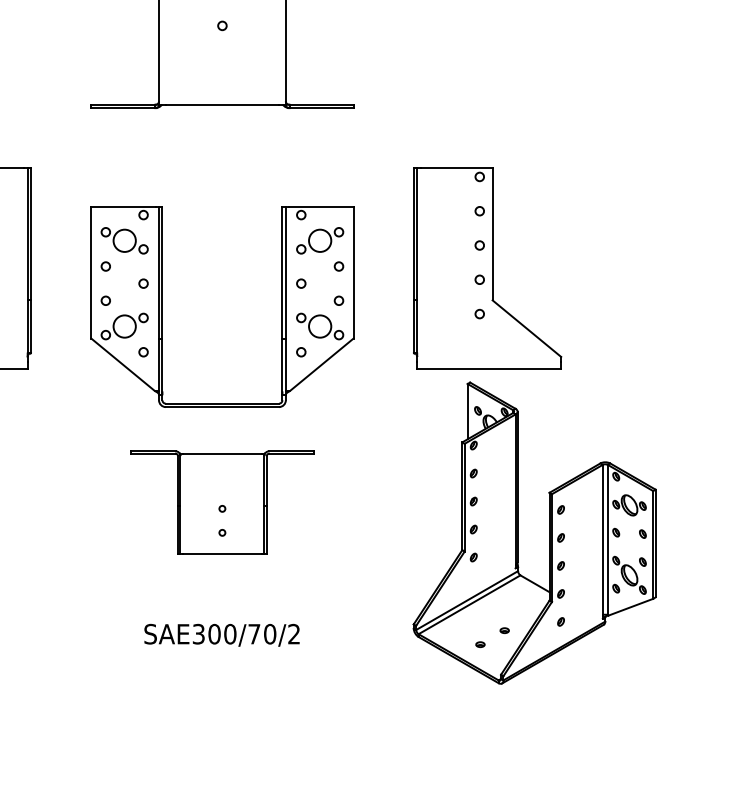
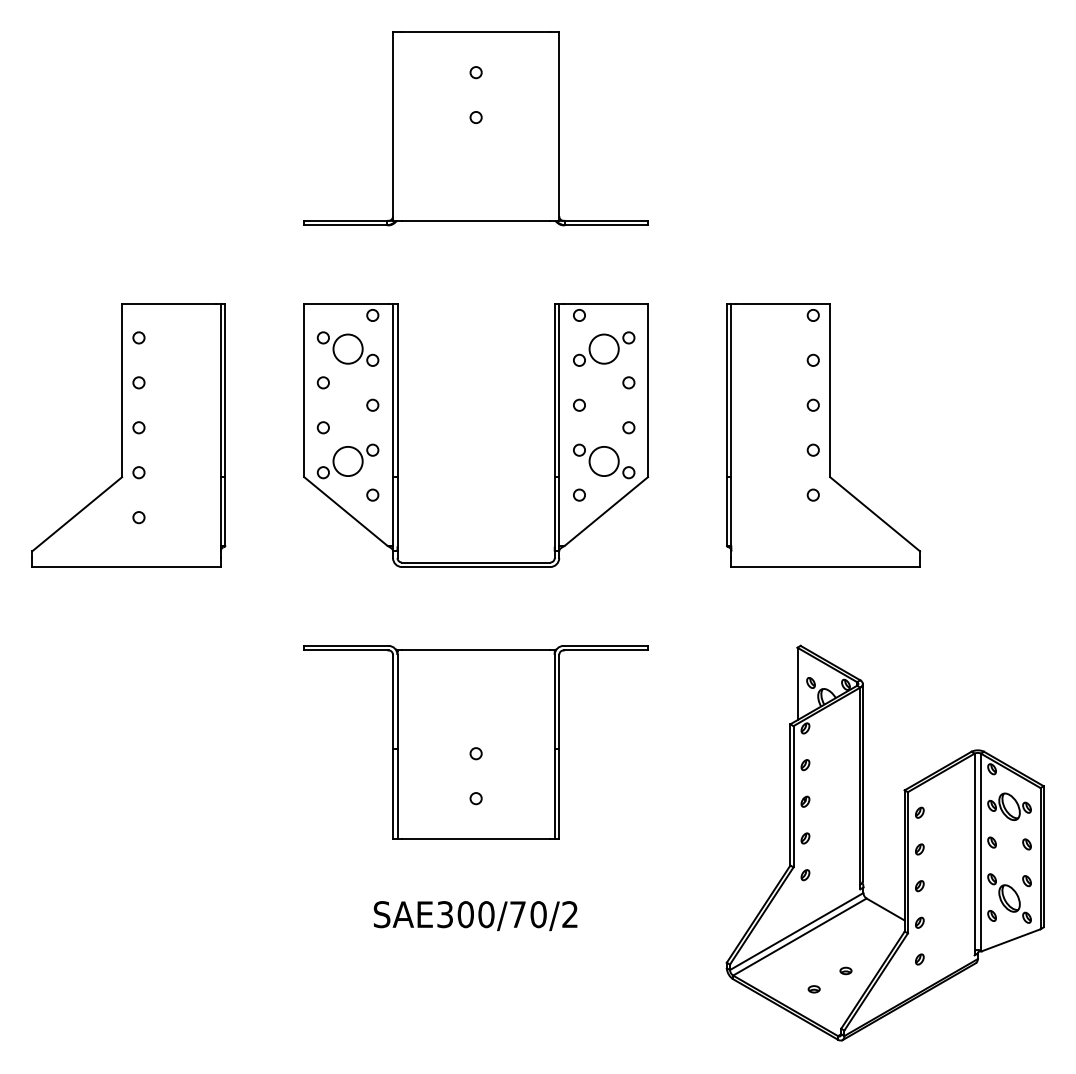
part: (163, 306) -> (398, 435), moved
part: (221, 502) -> (475, 742), size x1.43
part: (549, 532) -> (904, 842), moved

